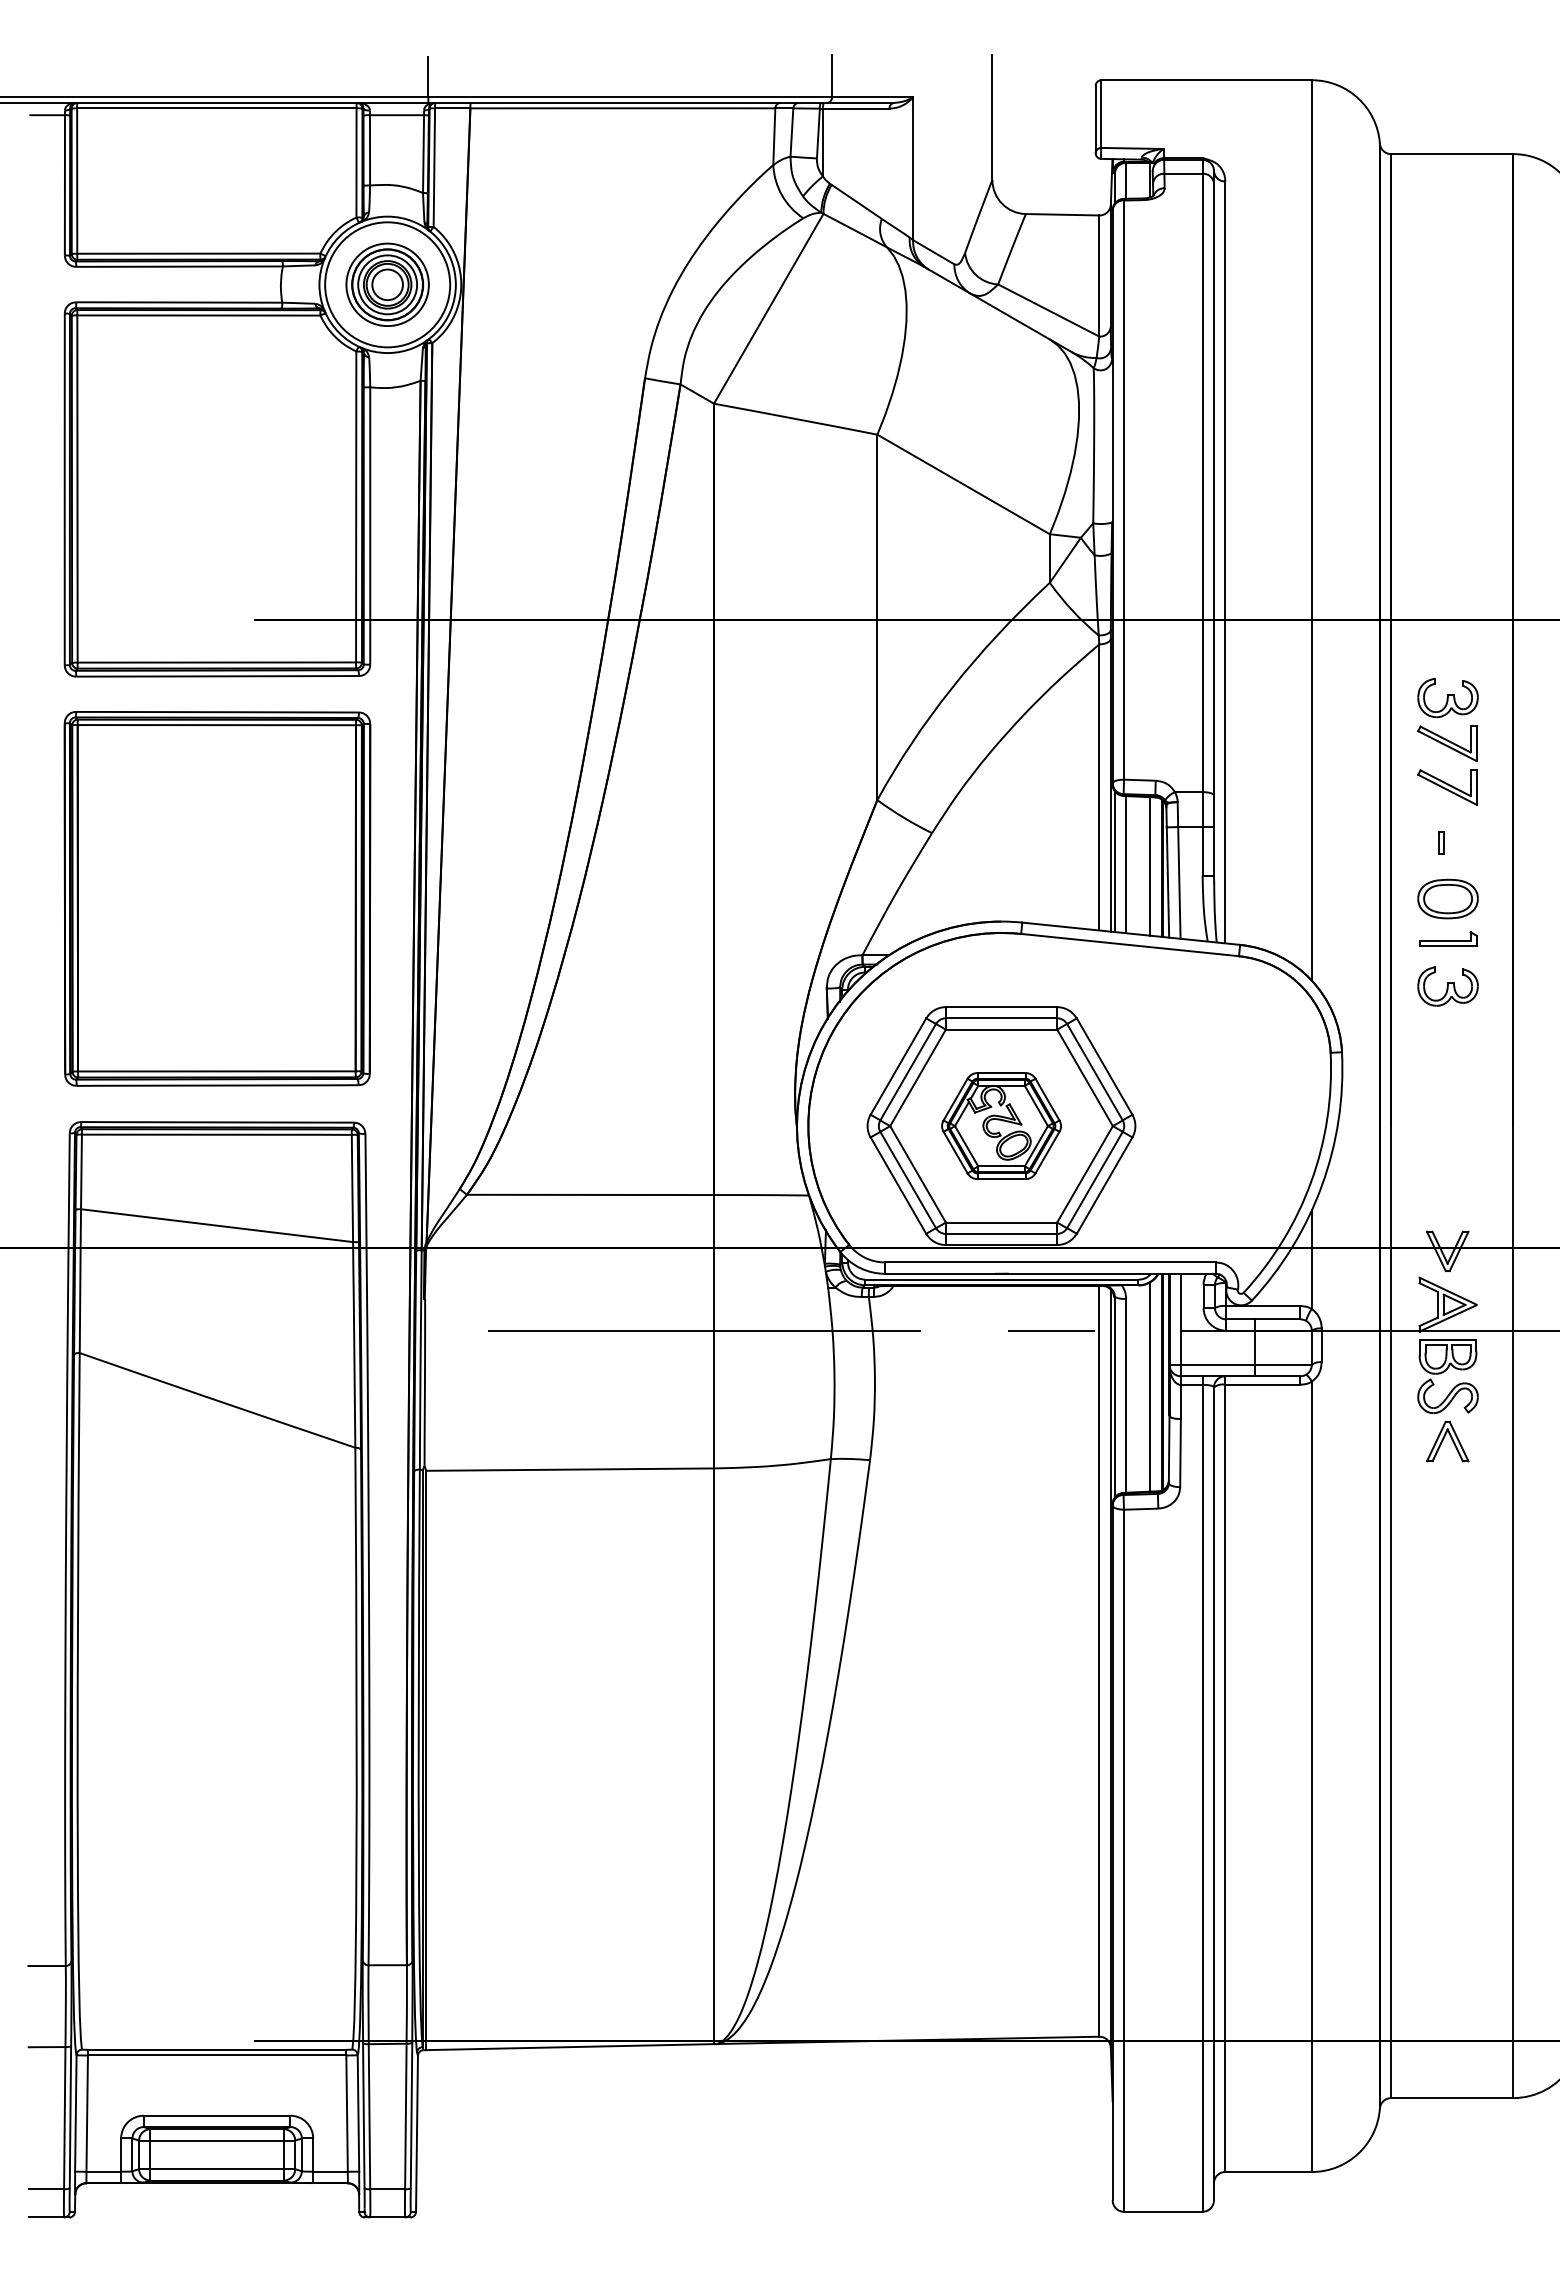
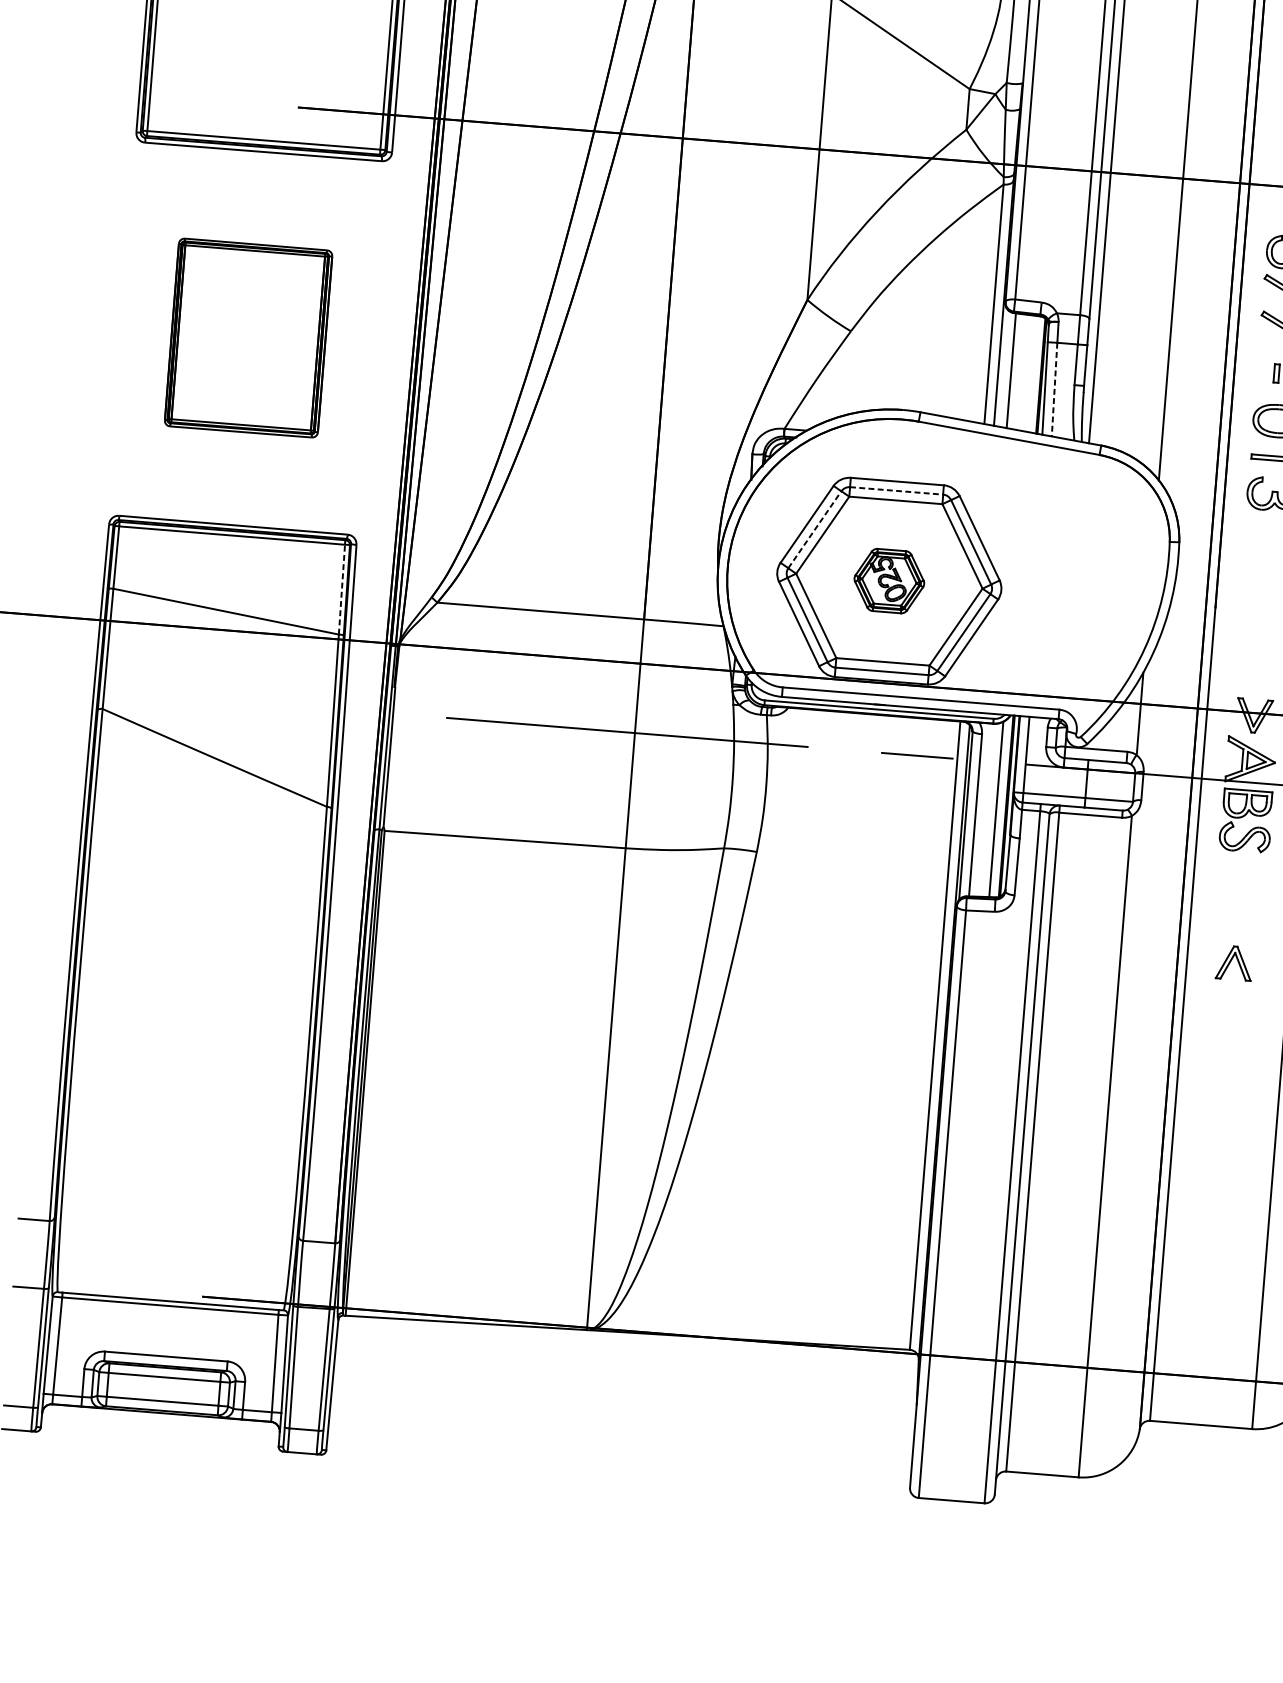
line: (1114, 861) -> (1001, 367), removed
line: (1150, 866) -> (1031, 373), removed
line: (1179, 882) -> (1054, 389), solid -> dashed
part: (217, 898) -> (248, 337), size x0.6
line: (1001, 1018) -> (896, 491), solid -> dashed
line: (908, 1072) -> (815, 530), solid -> dashed
part: (1001, 1125) -> (889, 580), size x0.7
line: (352, 1188) -> (342, 589), solid -> dashed
part: (1447, 1441) -> (1234, 963), moved

